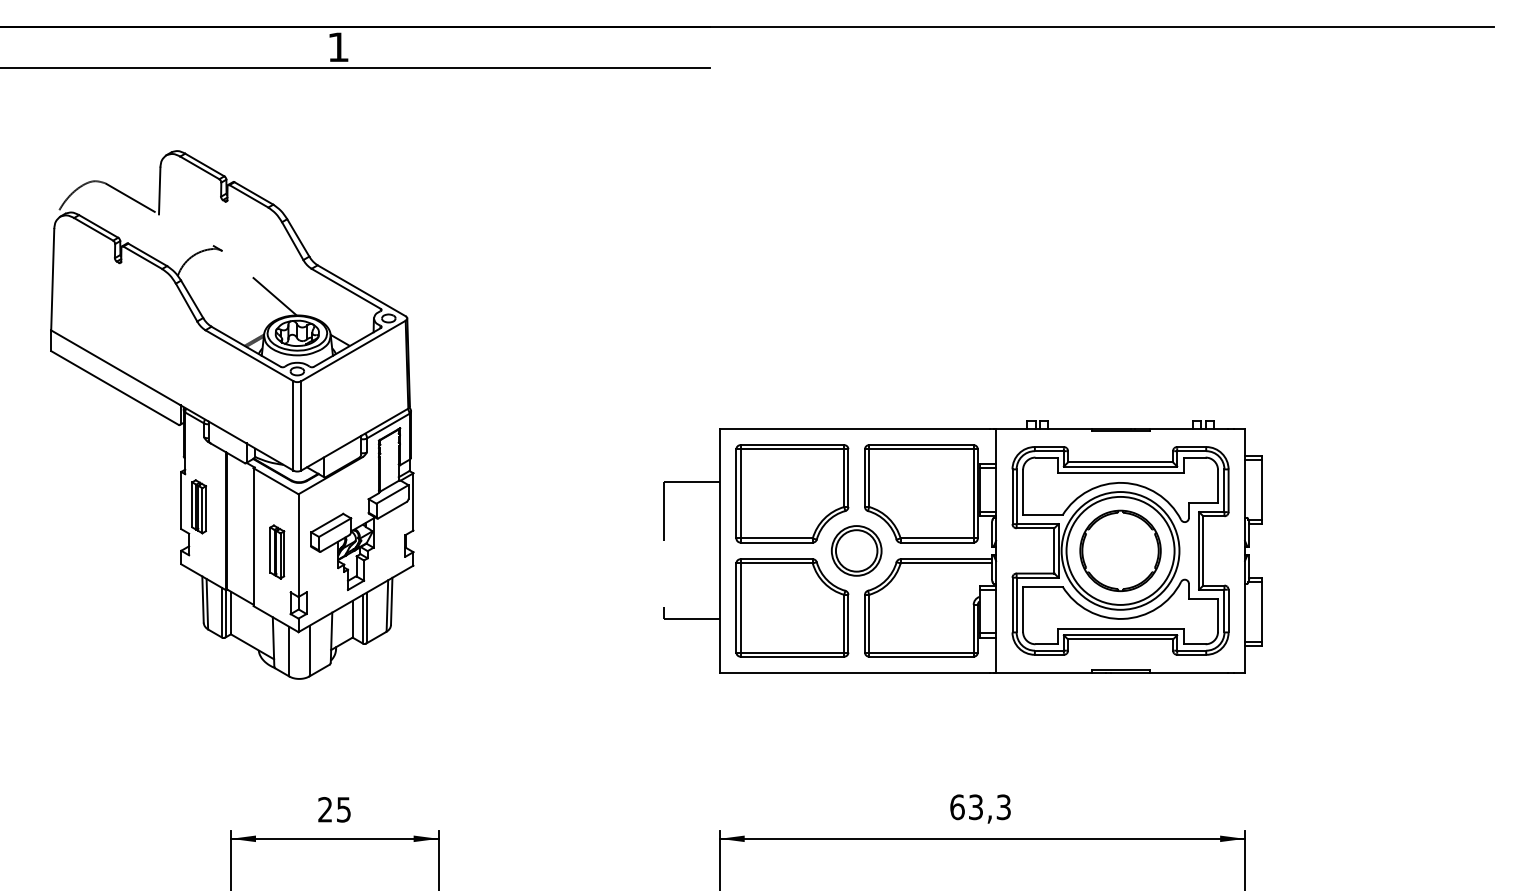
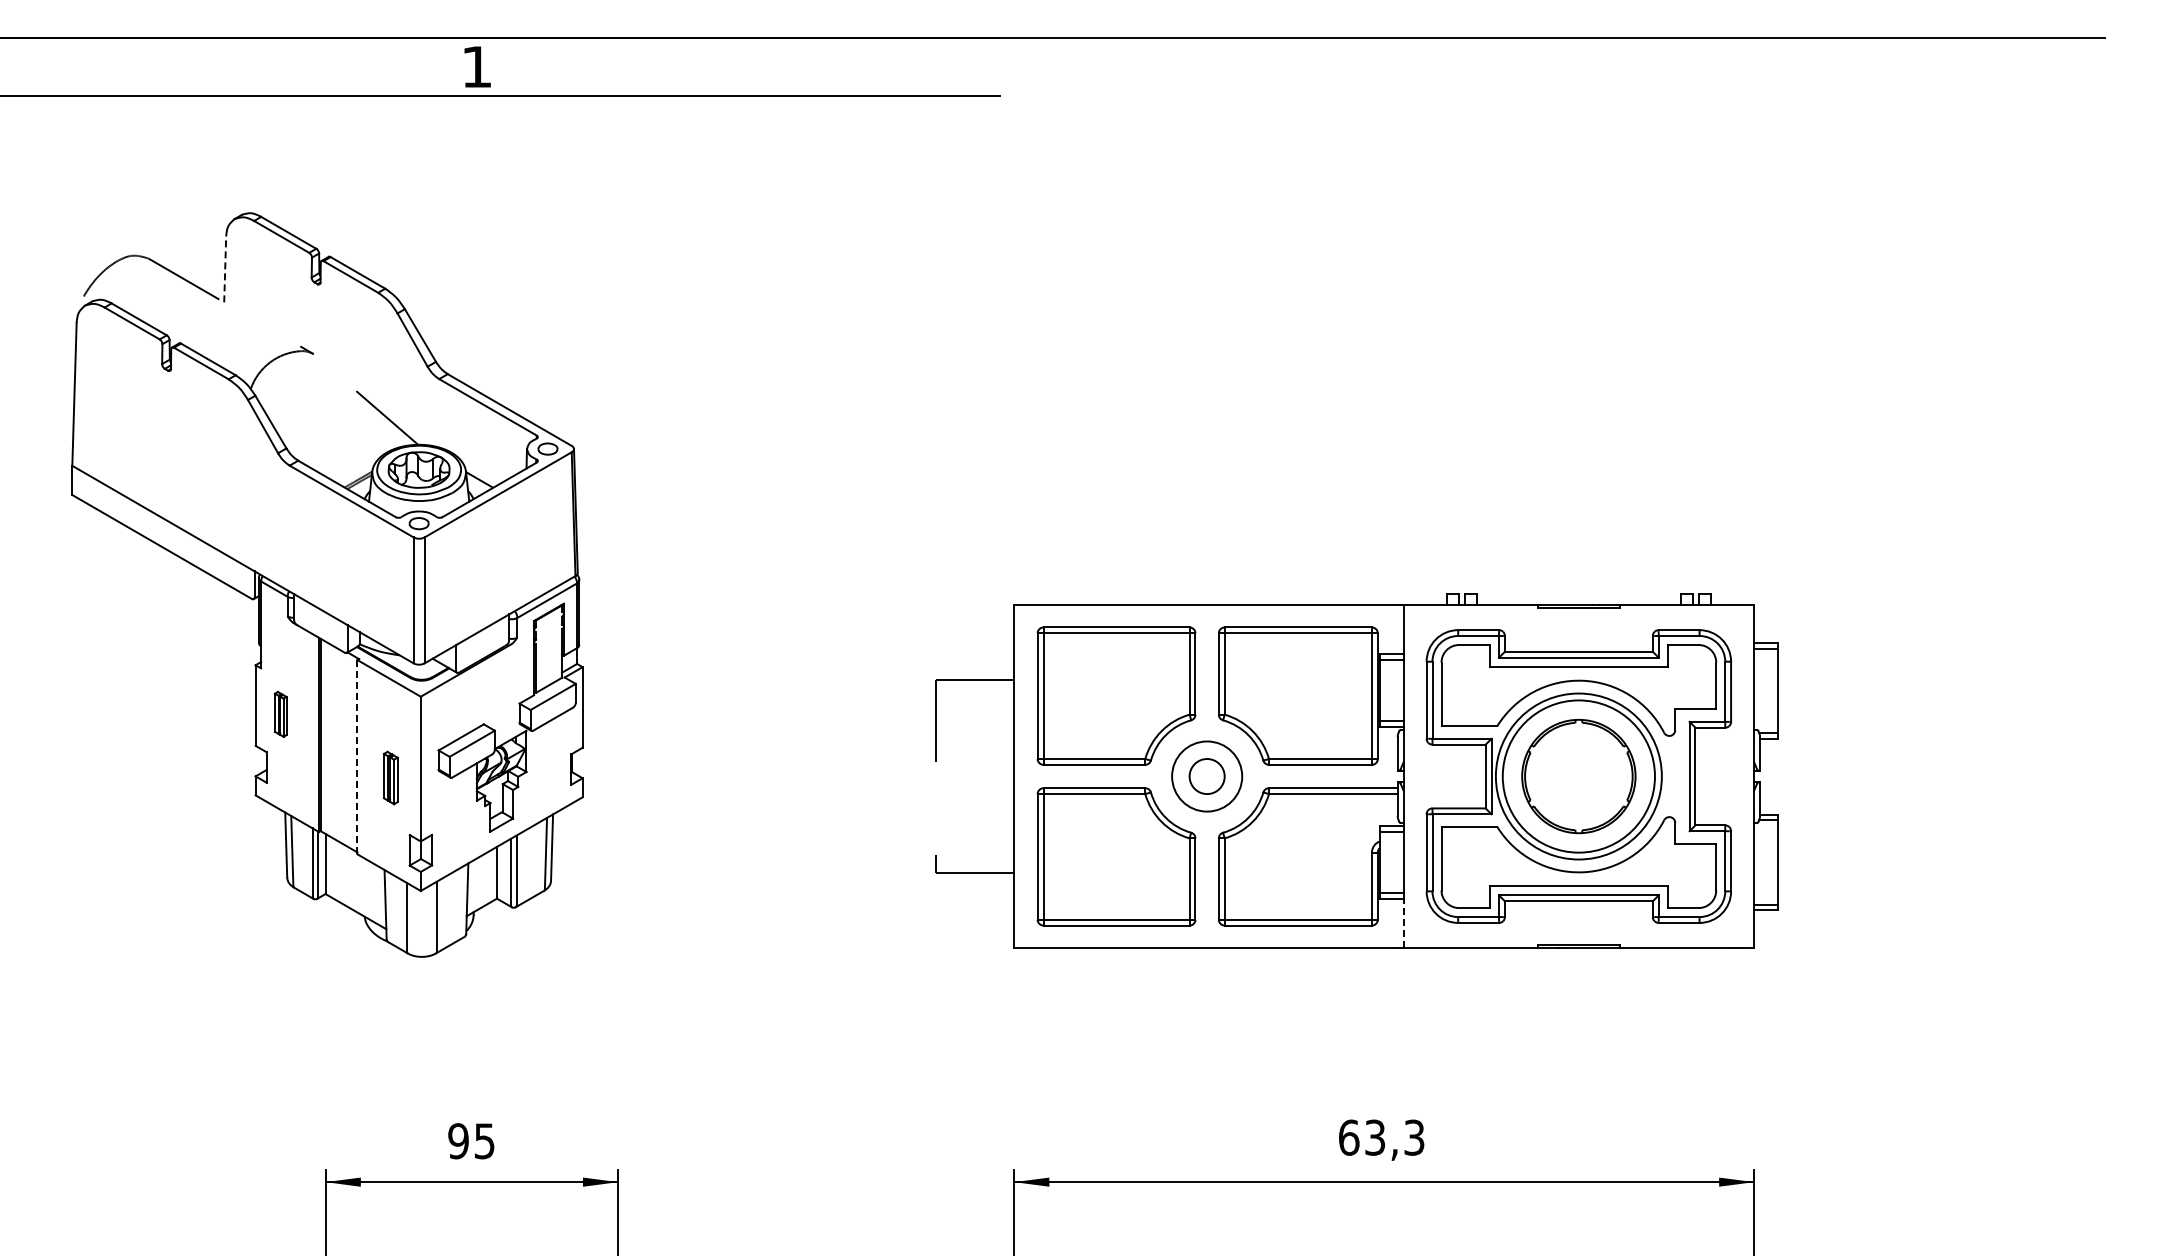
line: (159, 191) -> (225, 269), solid -> dashed
part: (198, 506) -> (280, 714), size x0.6
line: (253, 536) -> (357, 756), solid -> dashed
circle: (856, 550) -> (1206, 776), size x0.6
part: (277, 551) -> (390, 777), size x0.7
line: (996, 655) -> (1403, 923), solid -> dashed
text: (325, 809) -> (458, 1141), 25 -> 95

